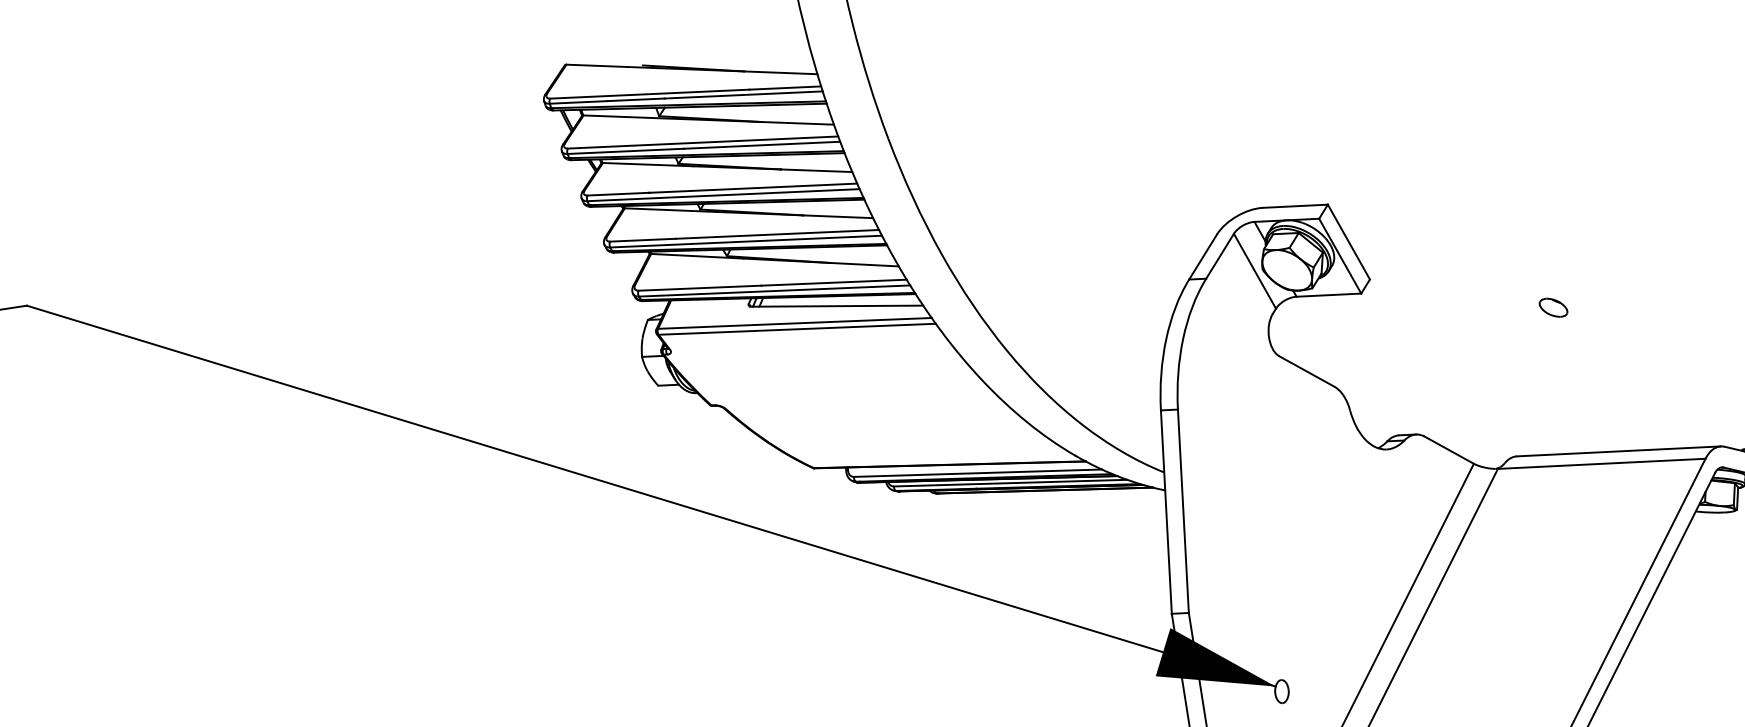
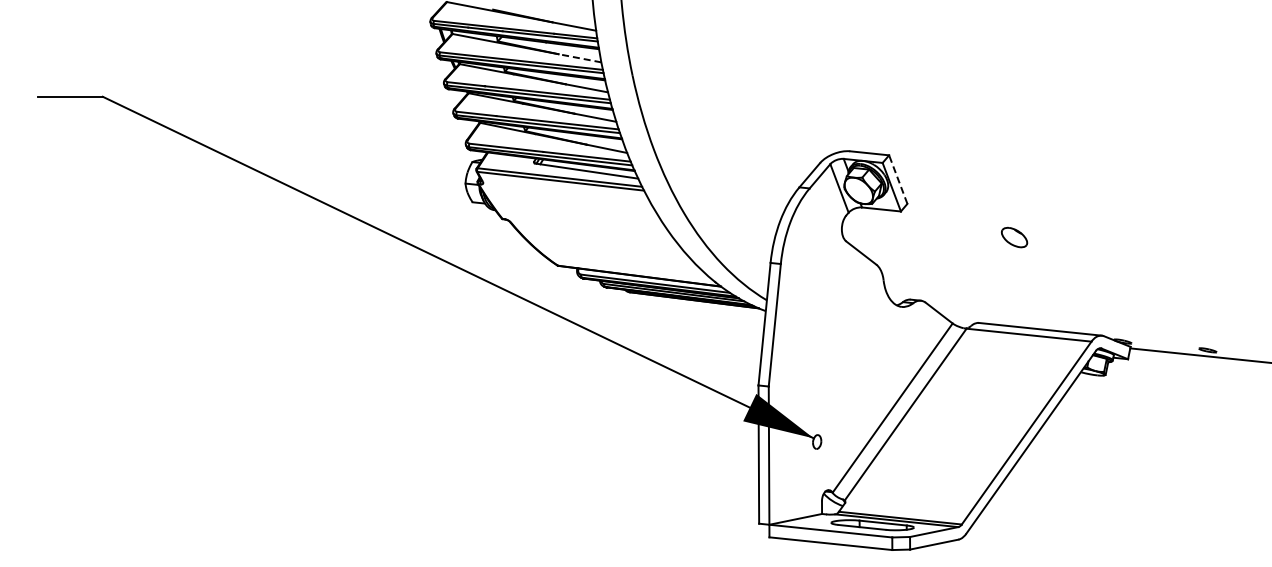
line: (797, 123) -> (579, 58), solid -> dashed
line: (1349, 241) -> (898, 179), solid -> dashed
part: (1553, 307) -> (1014, 237), size x1.6

